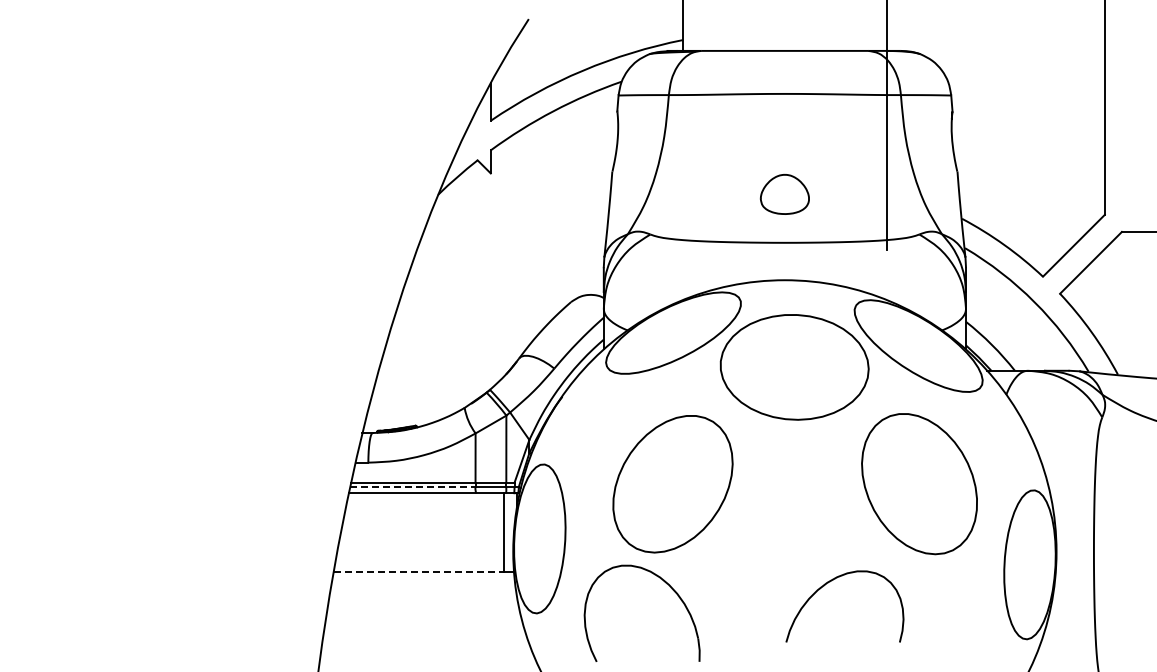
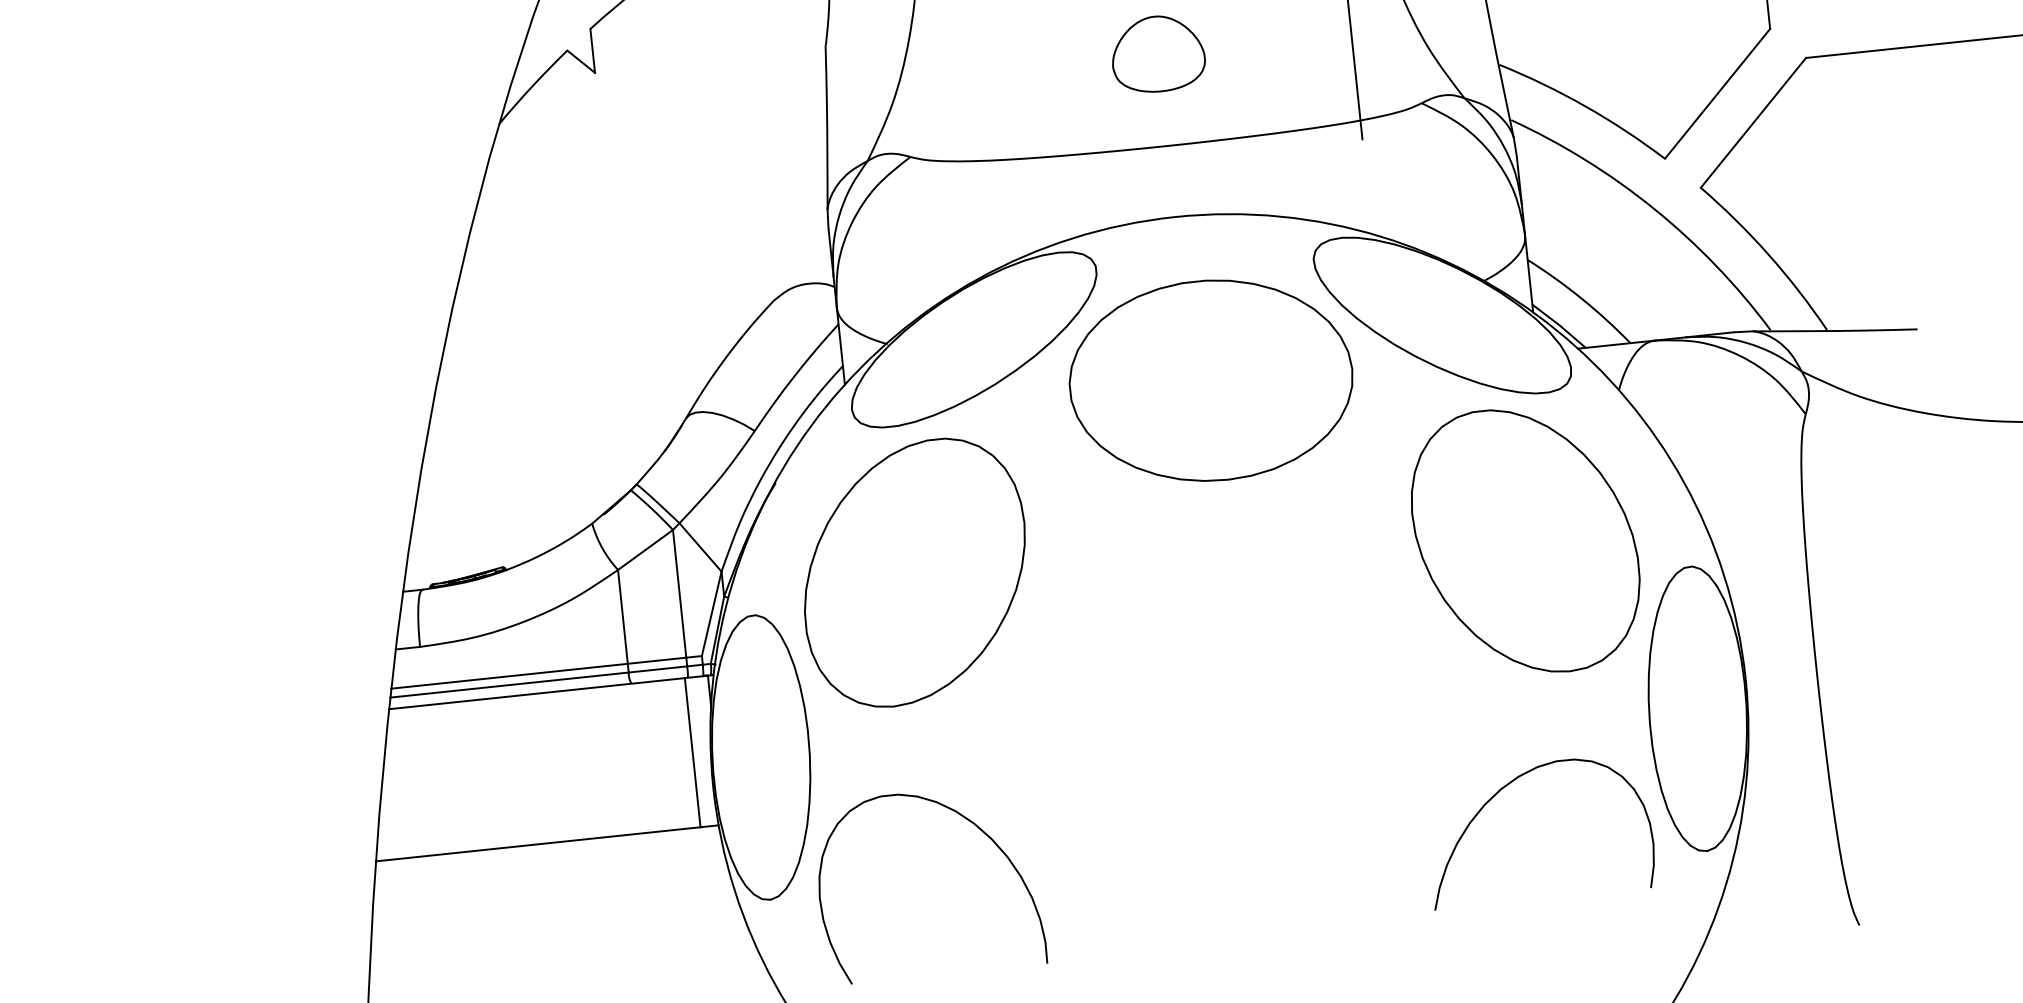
part: (672, 484) -> (914, 573), moved
part: (919, 484) -> (1525, 541), moved
line: (412, 487) -> (508, 685), dashed -> solid
line: (419, 571) -> (539, 843), dashed -> solid
curve: (830, 582) -> (1507, 787), moved
part: (666, 584) -> (969, 823), moved

